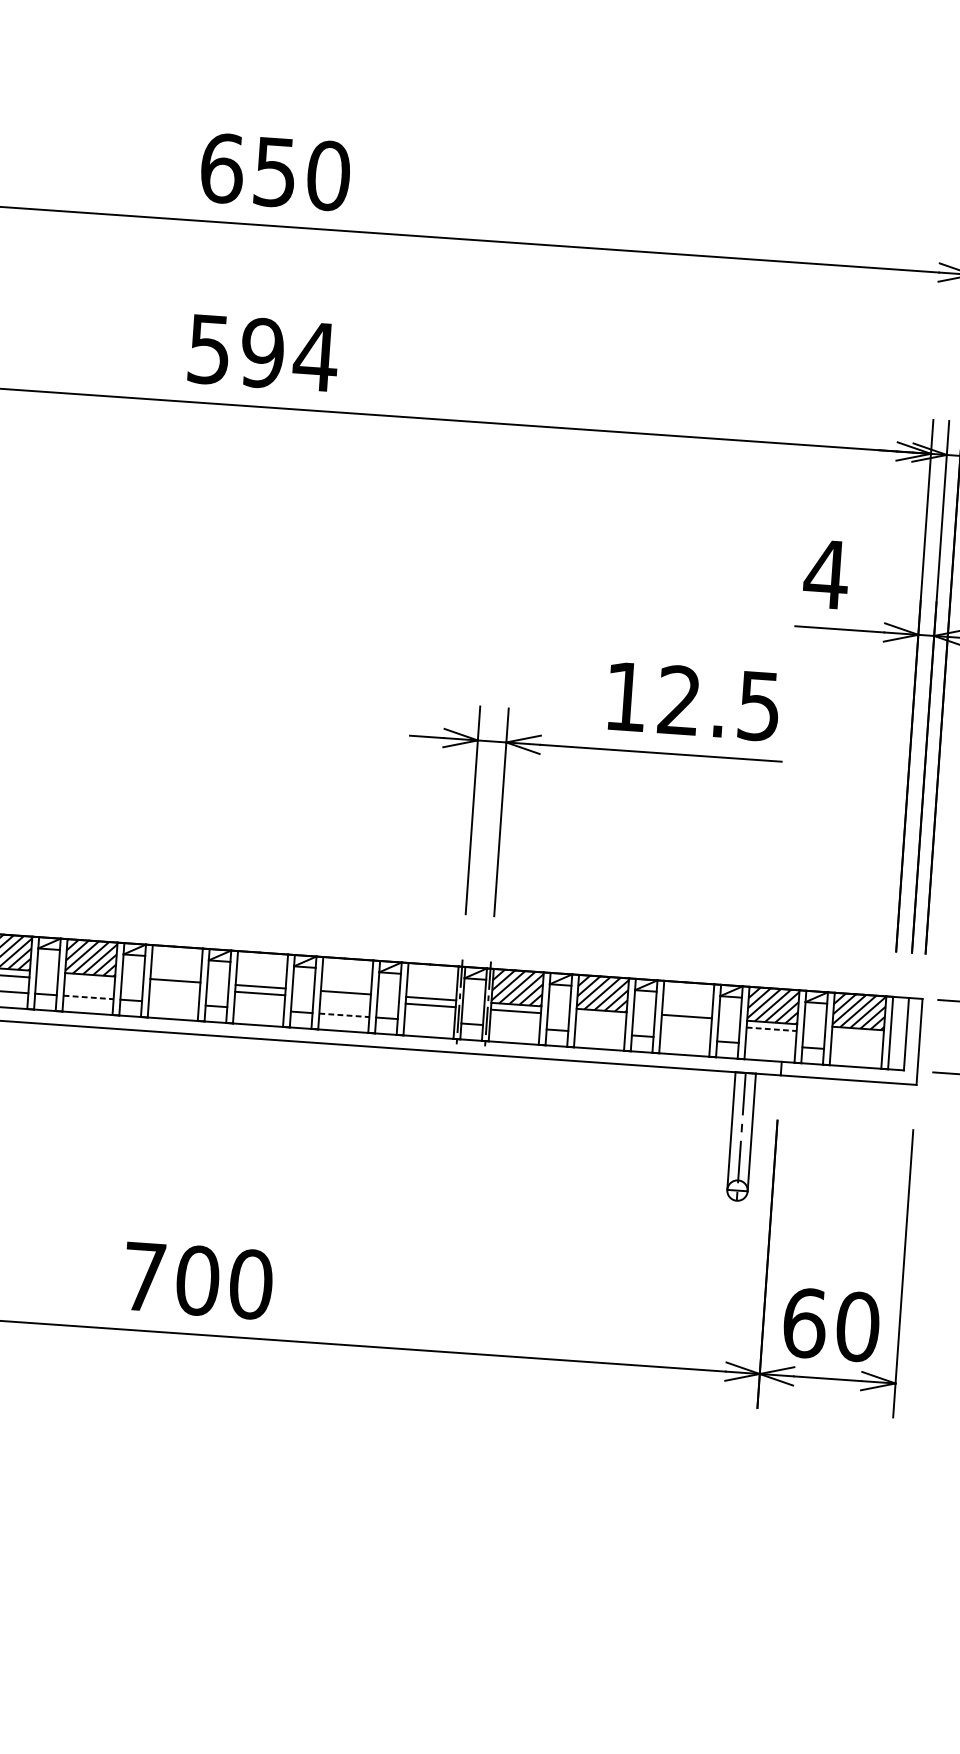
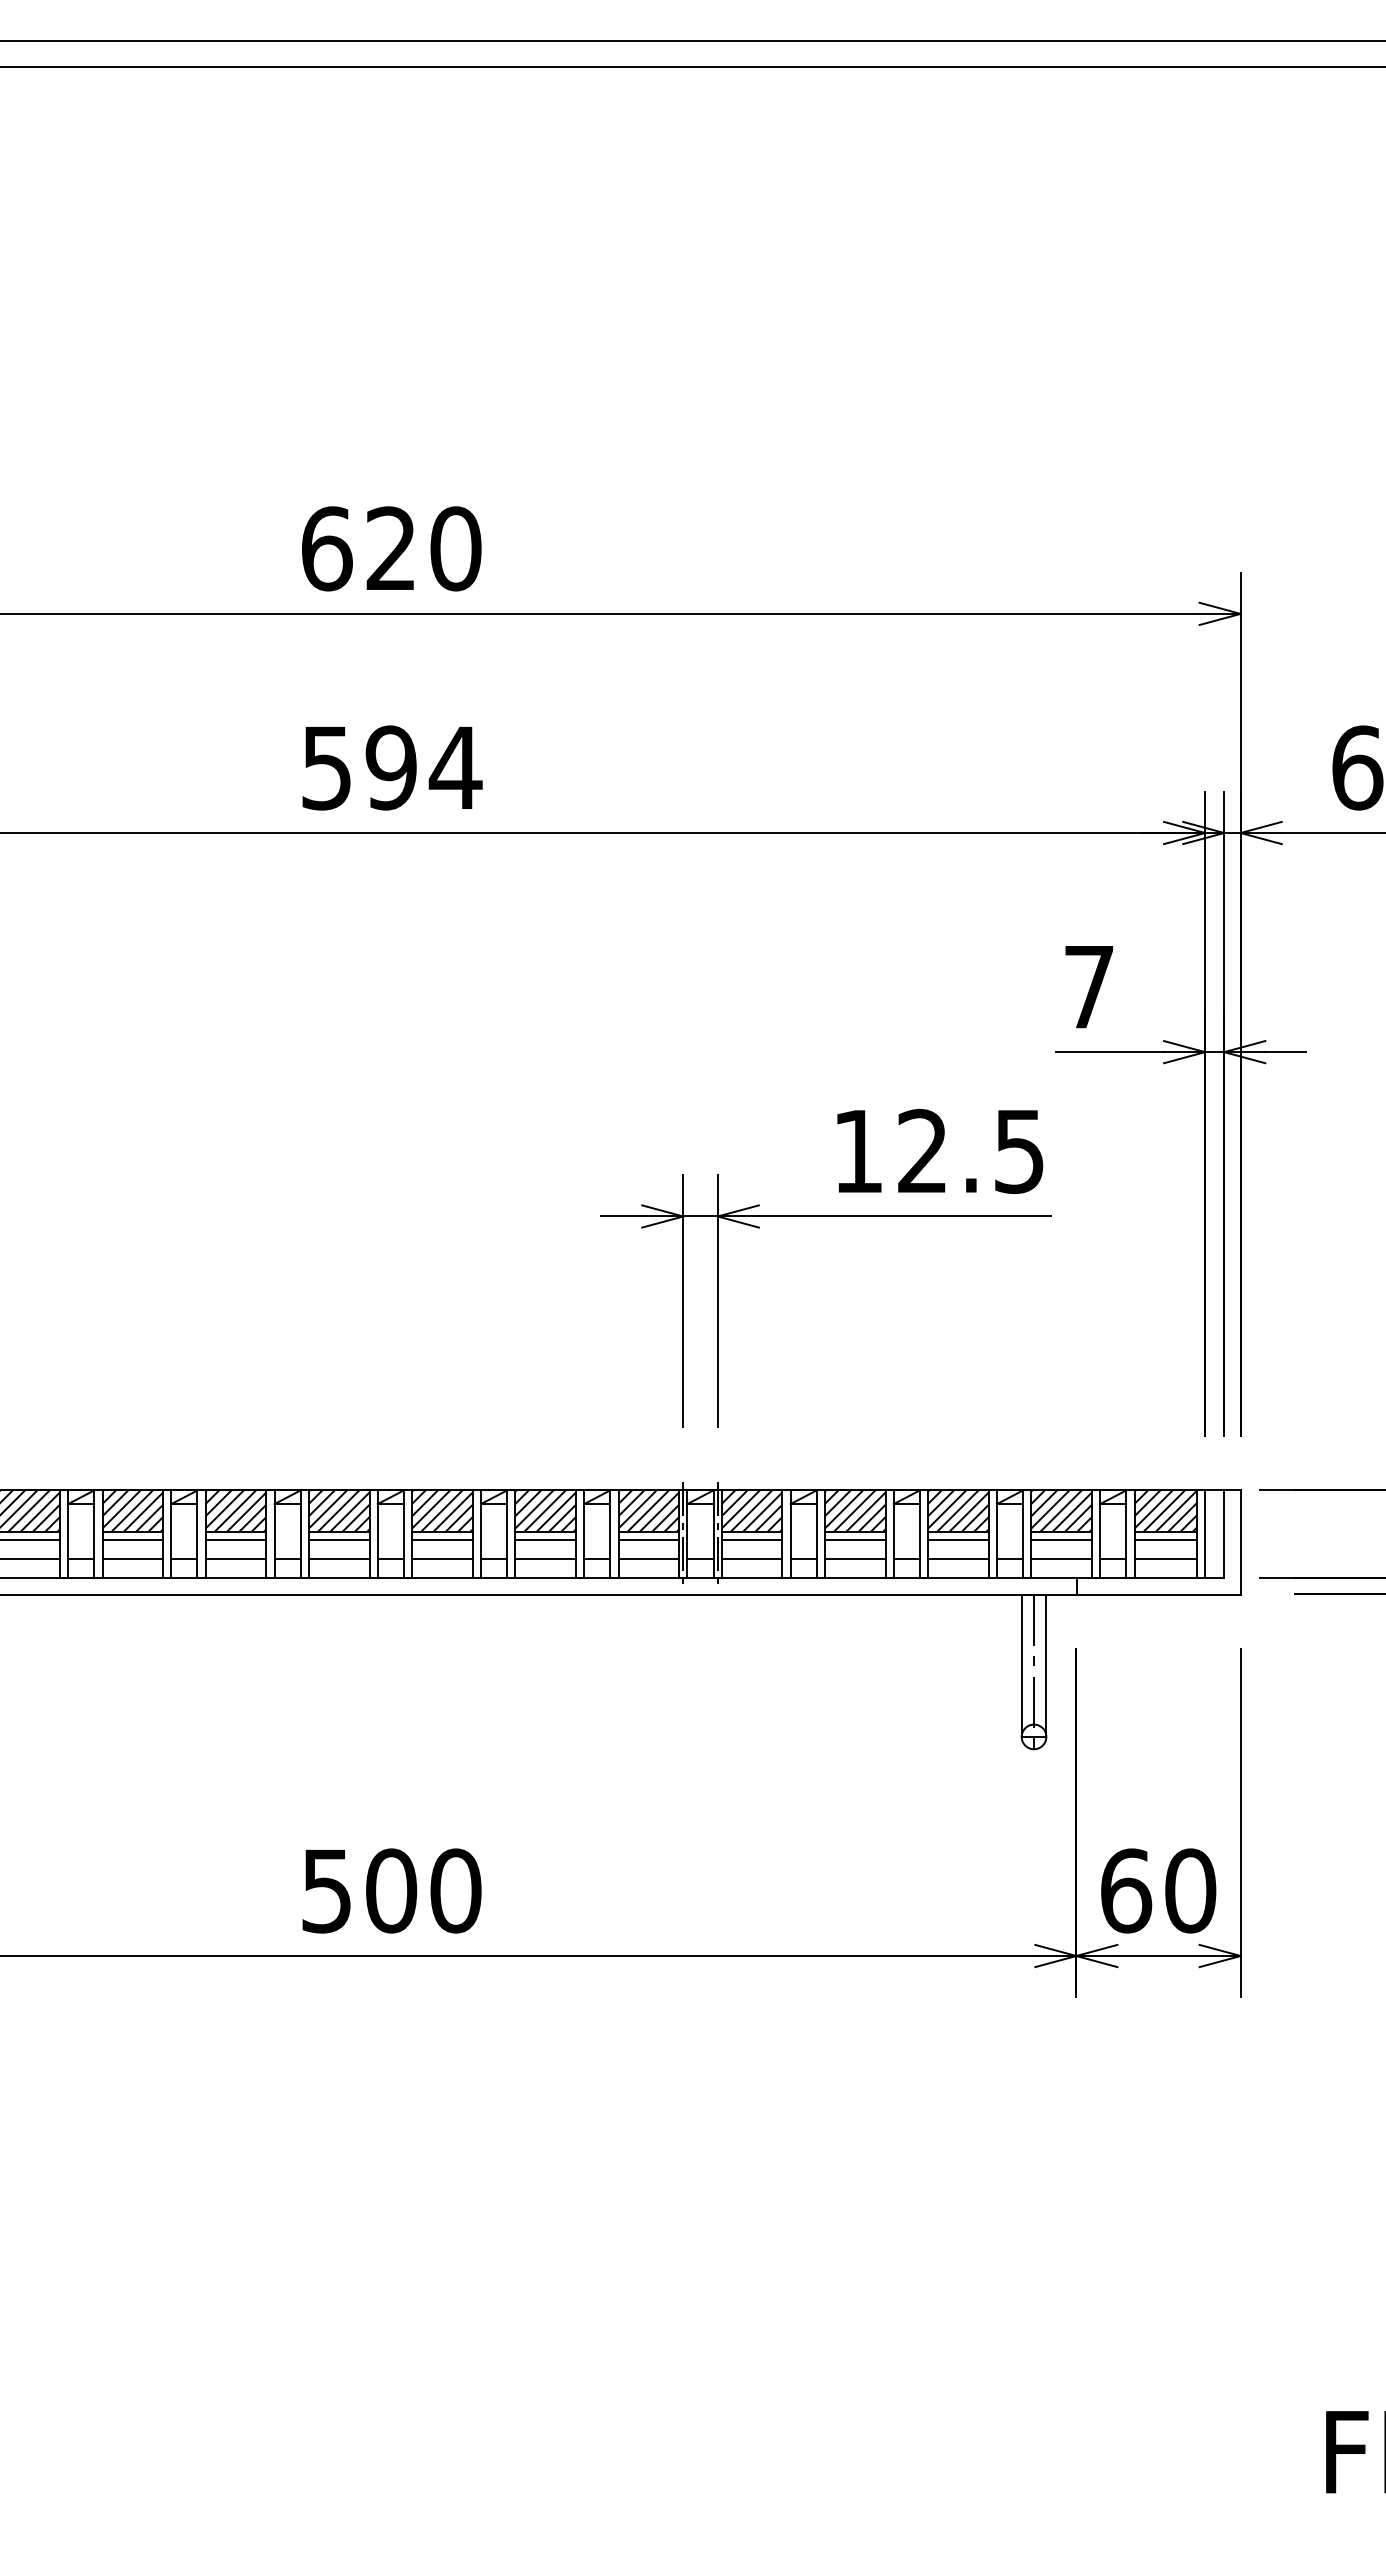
text: (274, 171) -> (390, 548), 650 -> 620
text: (826, 574) -> (1089, 987), 4 -> 7
hatch: (176, 963) -> (338, 1510), added
hatch: (261, 969) -> (442, 1510), added
hatch: (347, 975) -> (545, 1510), added
line: (89, 981) -> (235, 1539), added
hatch: (432, 981) -> (648, 1510), added
line: (174, 987) -> (338, 1539), added
line: (89, 997) -> (236, 1558), dashed -> solid
line: (345, 999) -> (545, 1539), added
hatch: (688, 999) -> (958, 1510), added
line: (173, 1003) -> (338, 1558), added
line: (259, 1009) -> (442, 1558), added
line: (345, 1015) -> (546, 1558), dashed -> solid
line: (600, 1017) -> (854, 1539), added
line: (429, 1020) -> (648, 1558), added
line: (686, 1023) -> (958, 1539), added
line: (514, 1026) -> (751, 1558), added
line: (772, 1029) -> (1062, 1539), dashed -> solid
line: (599, 1032) -> (854, 1558), added
line: (857, 1035) -> (1165, 1539), added
line: (685, 1038) -> (958, 1558), added
line: (770, 1044) -> (1061, 1558), added
line: (856, 1050) -> (1165, 1558), added
text: (144, 1277) -> (326, 1891), 700 -> 500

